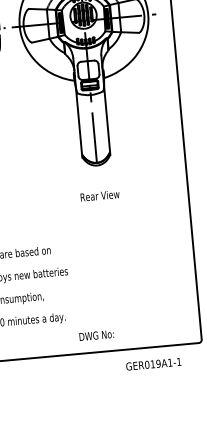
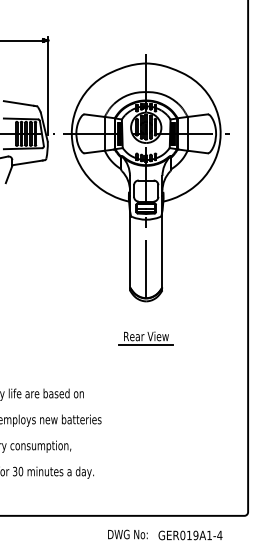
line: (100, 202) -> (146, 344), added
text: (96, 335) -> (127, 534), moved
text: (178, 361) -> (219, 535), GER019A1-1 -> GER019A1-4

